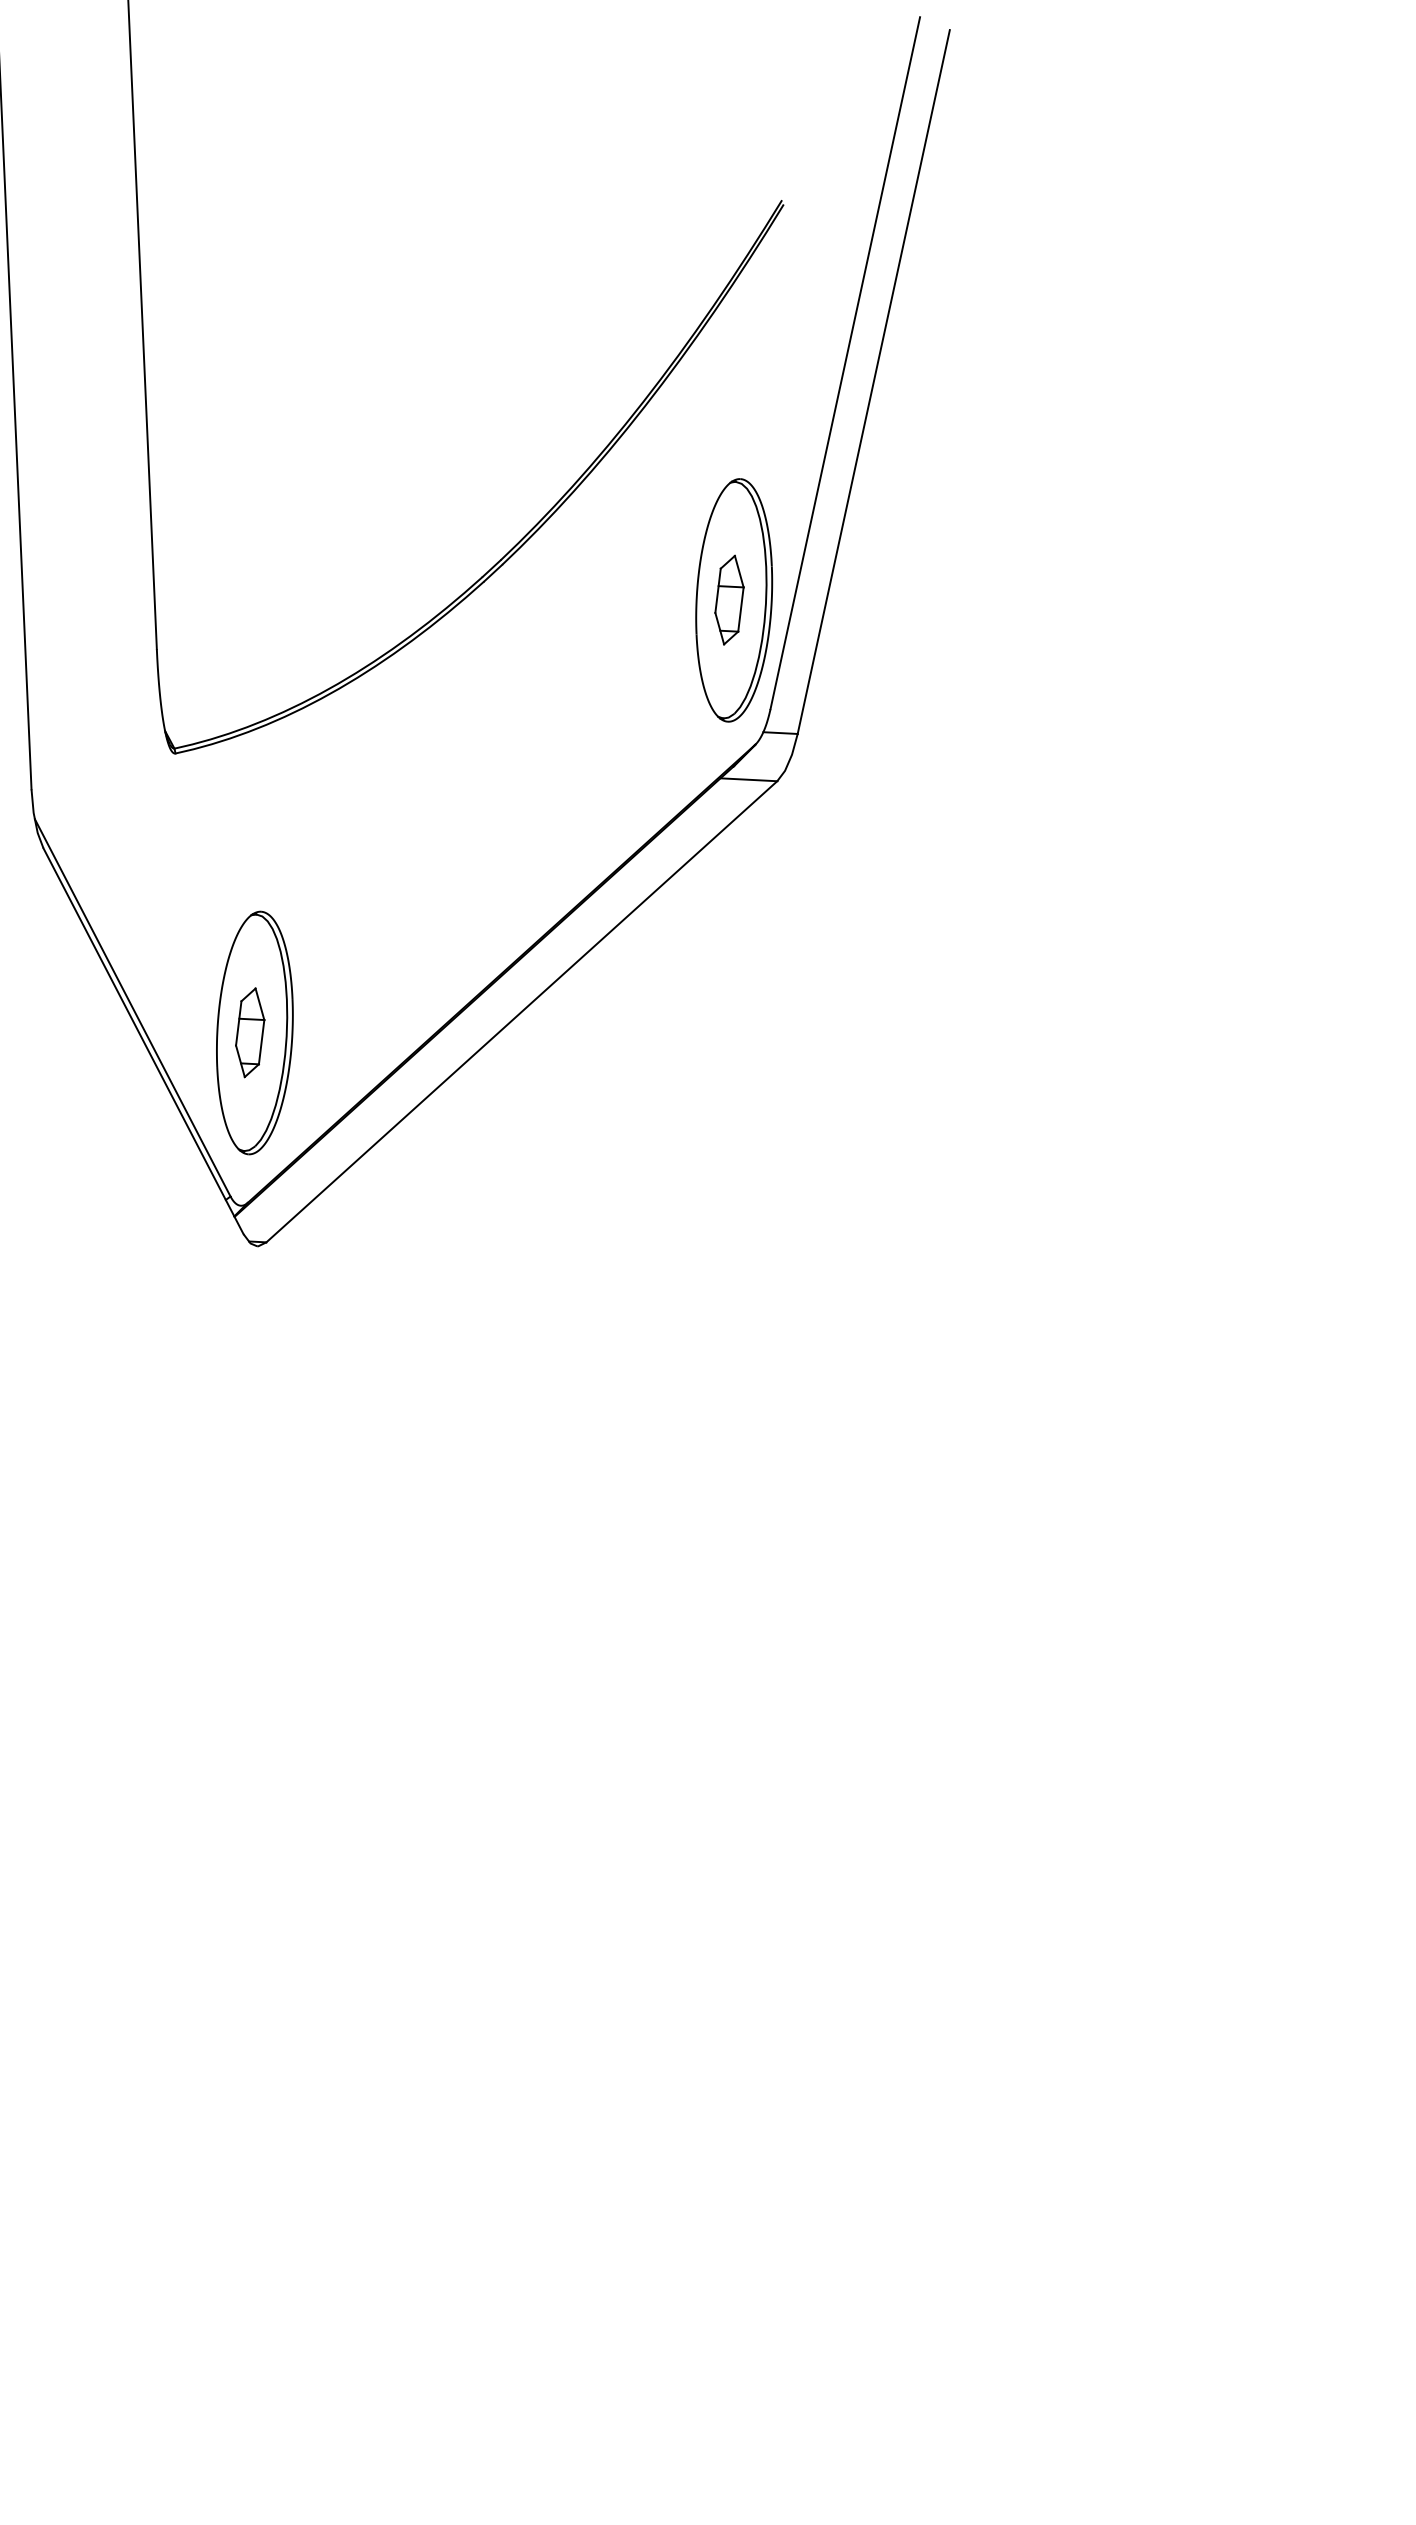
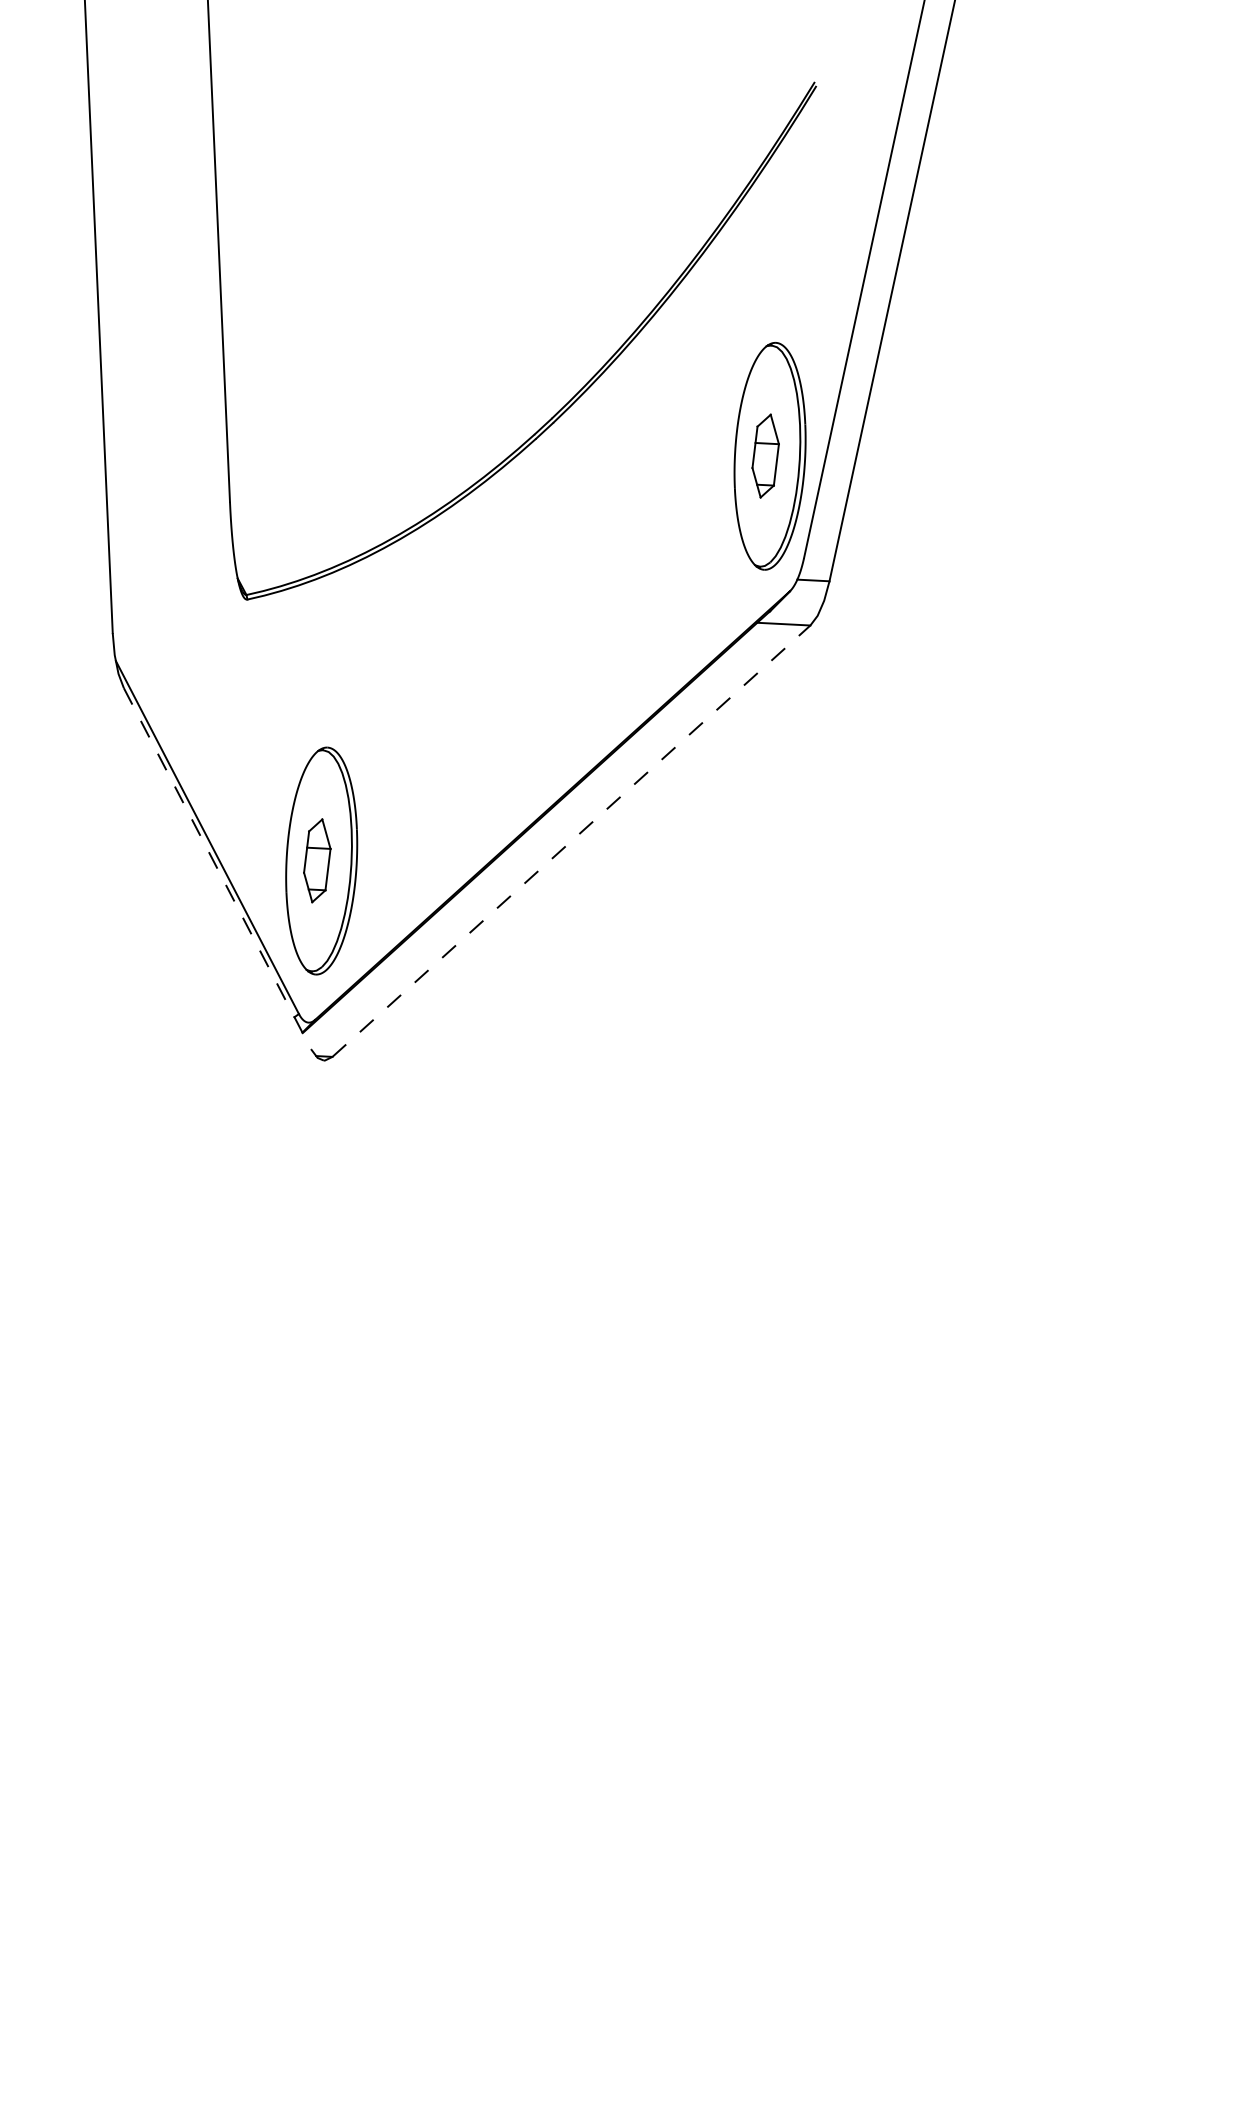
line: (522, 1011) -> (572, 840), solid -> dashed
line: (143, 1041) -> (217, 868), solid -> dashed

